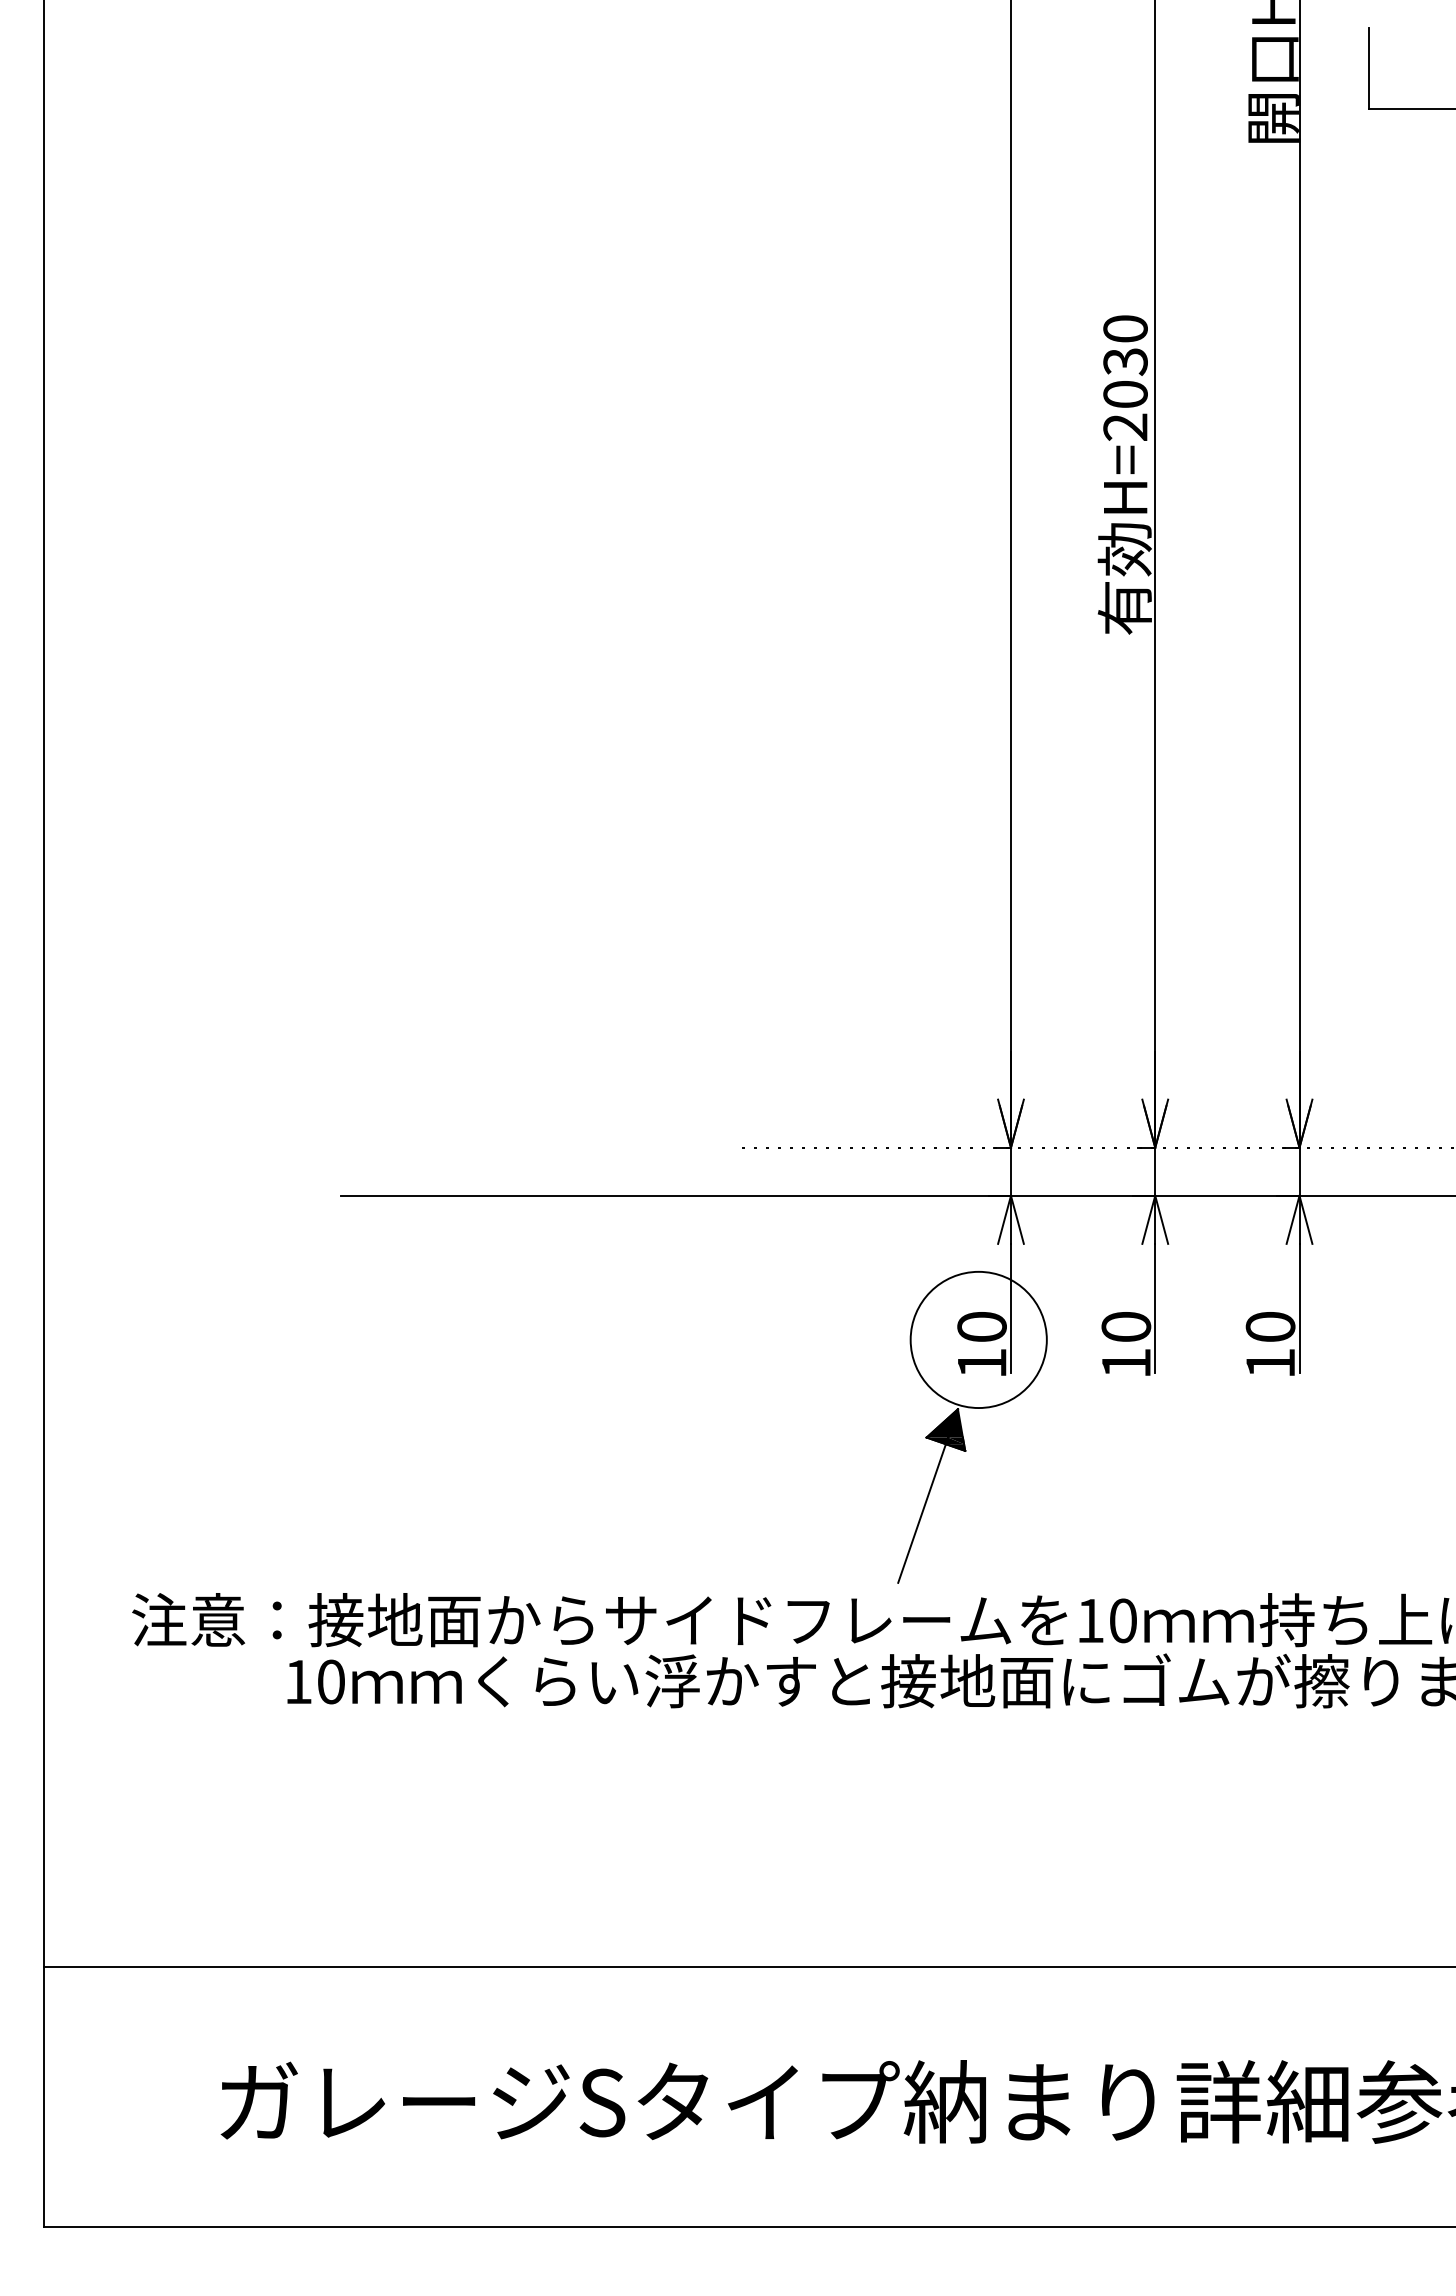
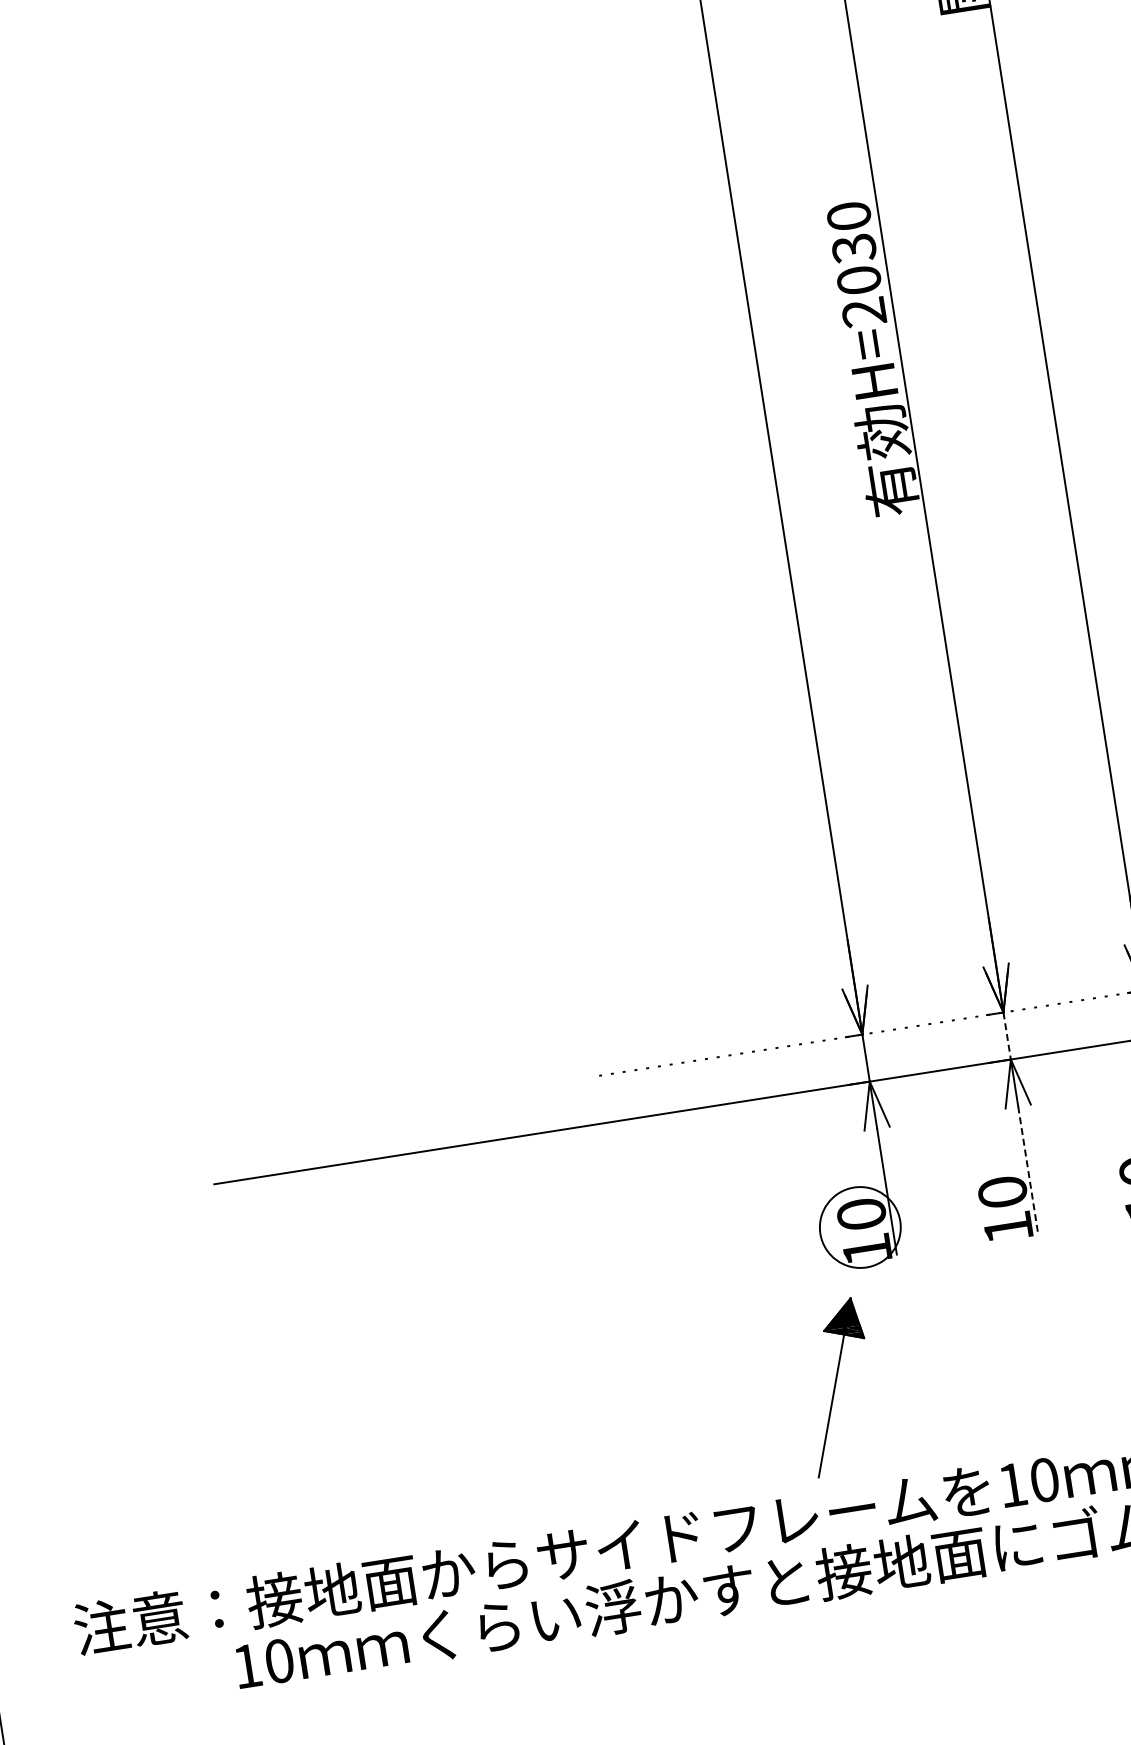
line: (1155, 1172) -> (1007, 1036), solid -> dashed
line: (1155, 1308) -> (1028, 1169), solid -> dashed
circle: (978, 1339) -> (860, 1227), size x0.6

